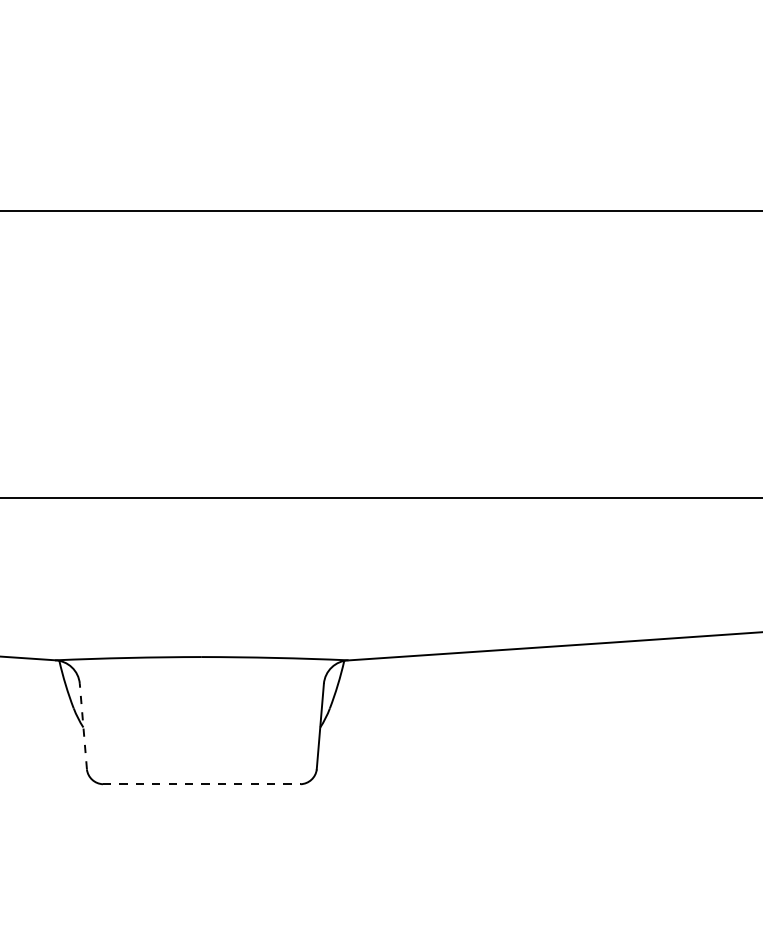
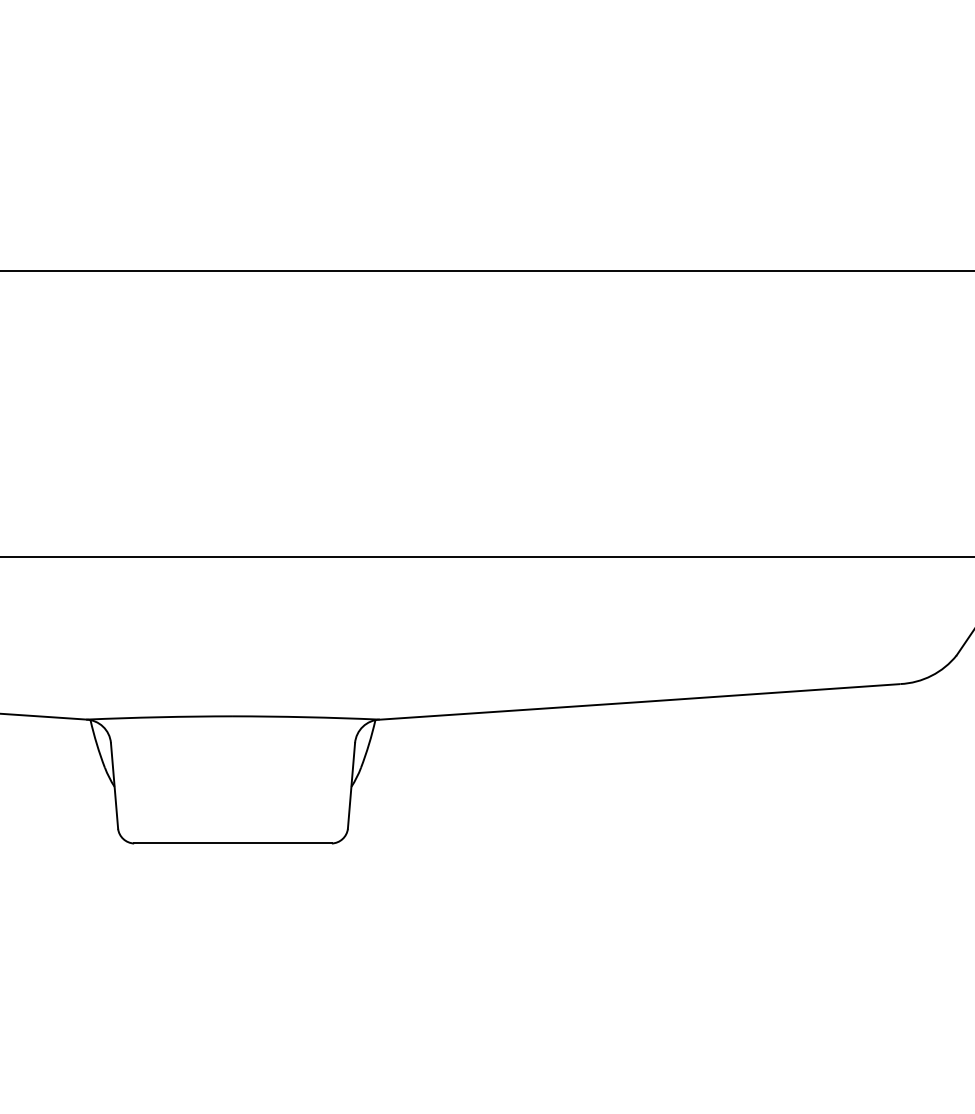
line: (83, 726) -> (114, 785), dashed -> solid
line: (202, 784) -> (233, 843), dashed -> solid

